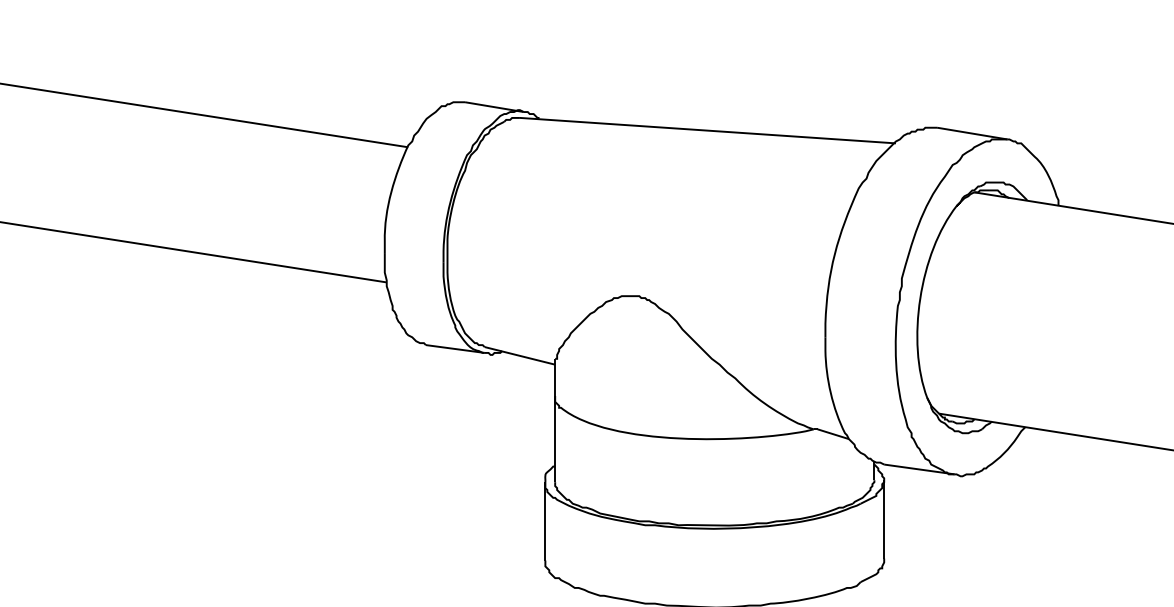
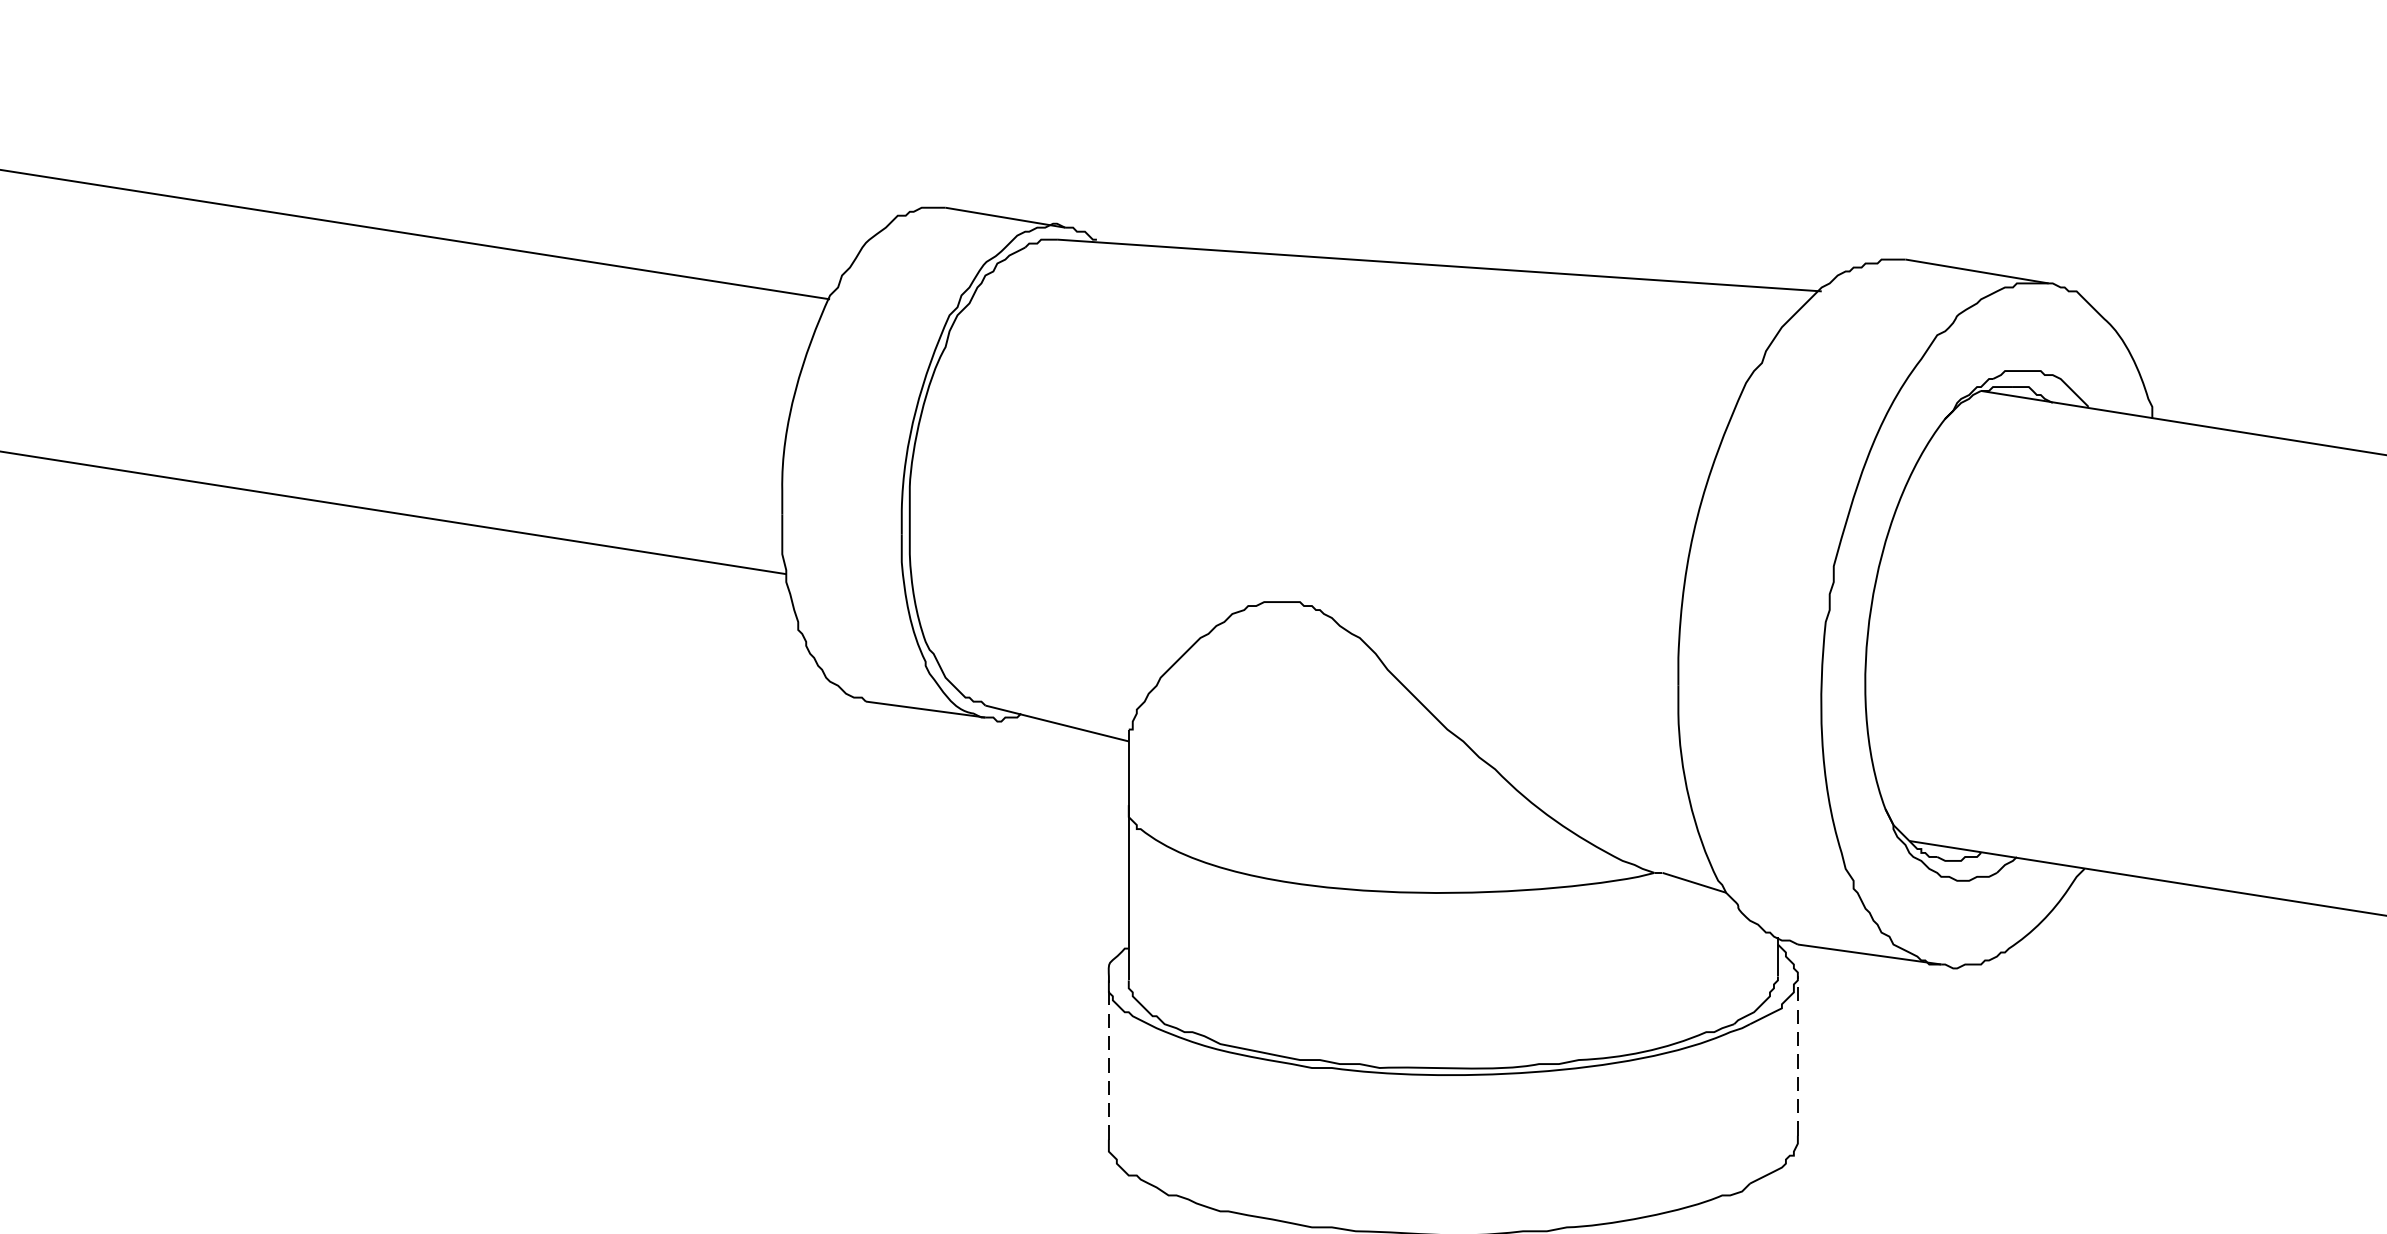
line: (884, 518) -> (1798, 1054), solid -> dashed
line: (545, 520) -> (1109, 1058), solid -> dashed

